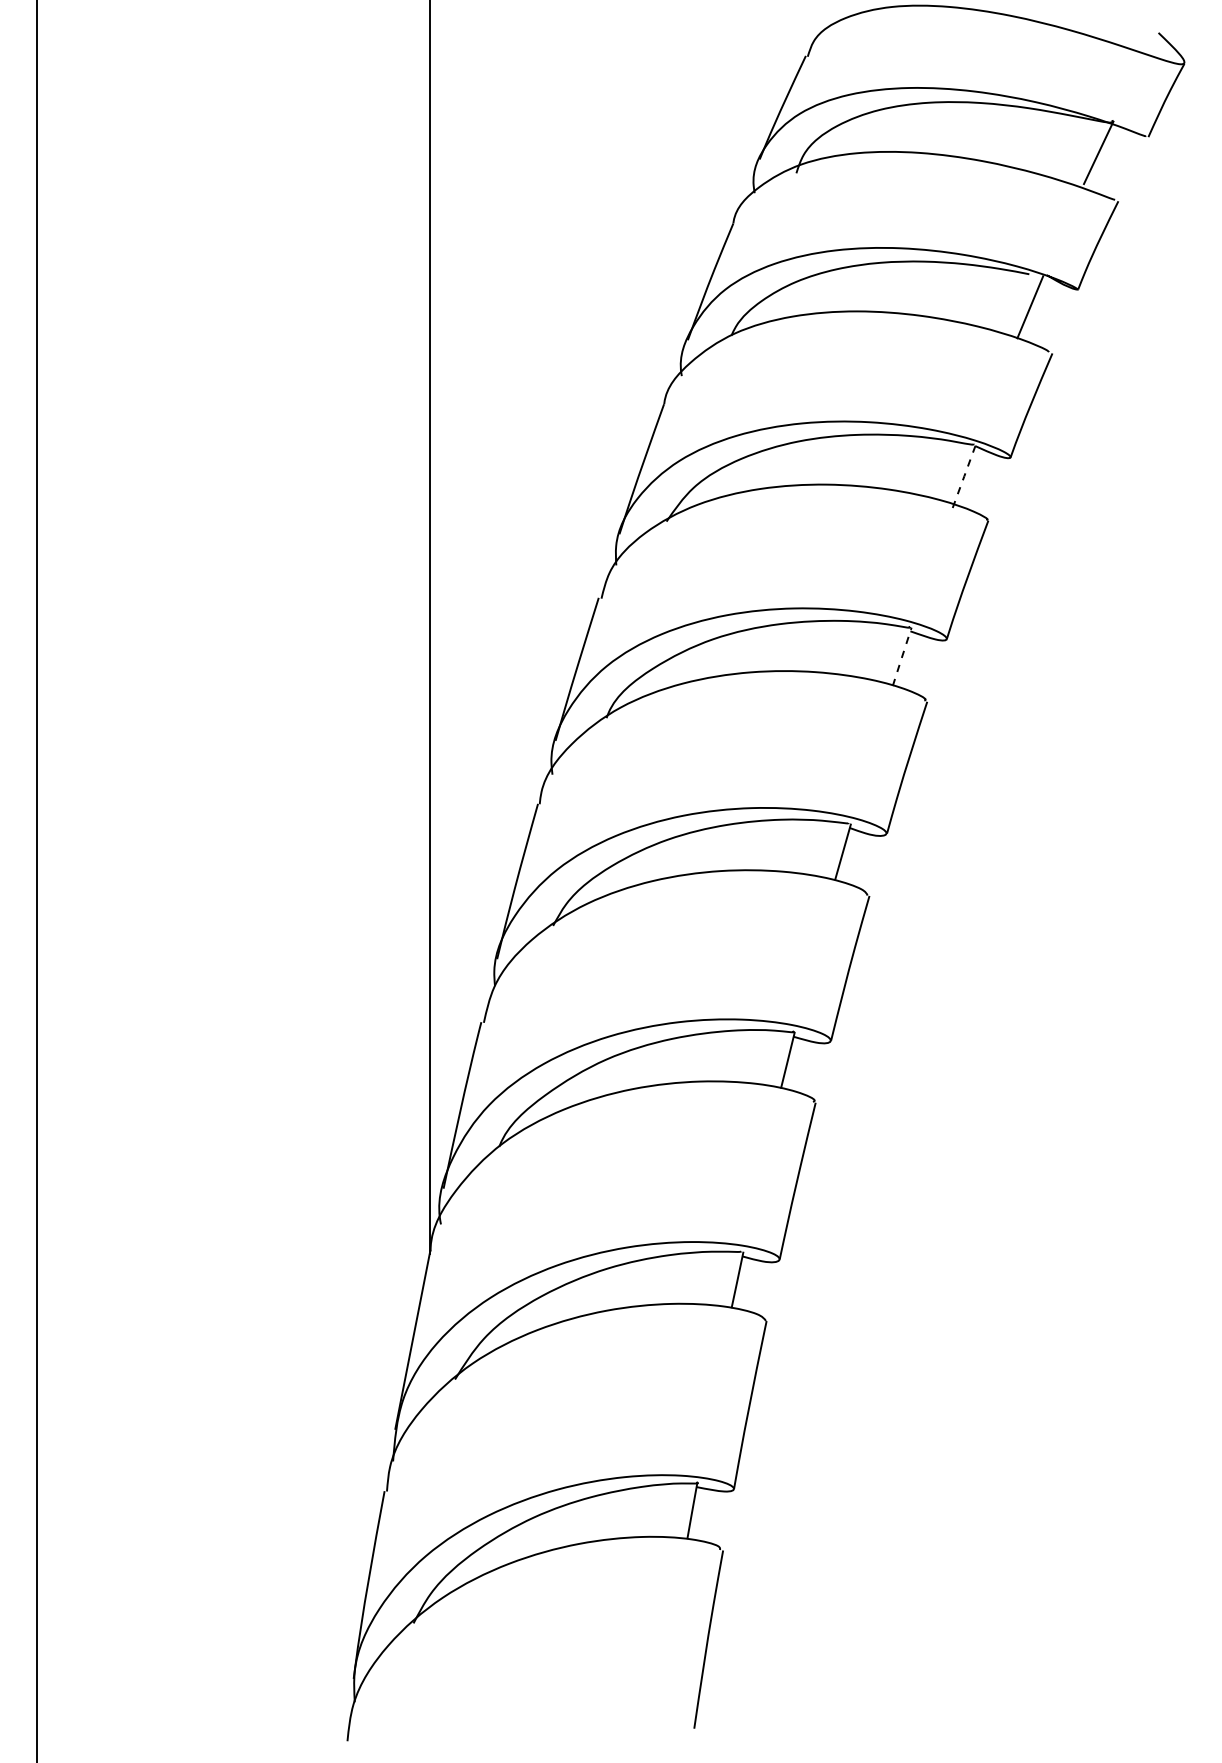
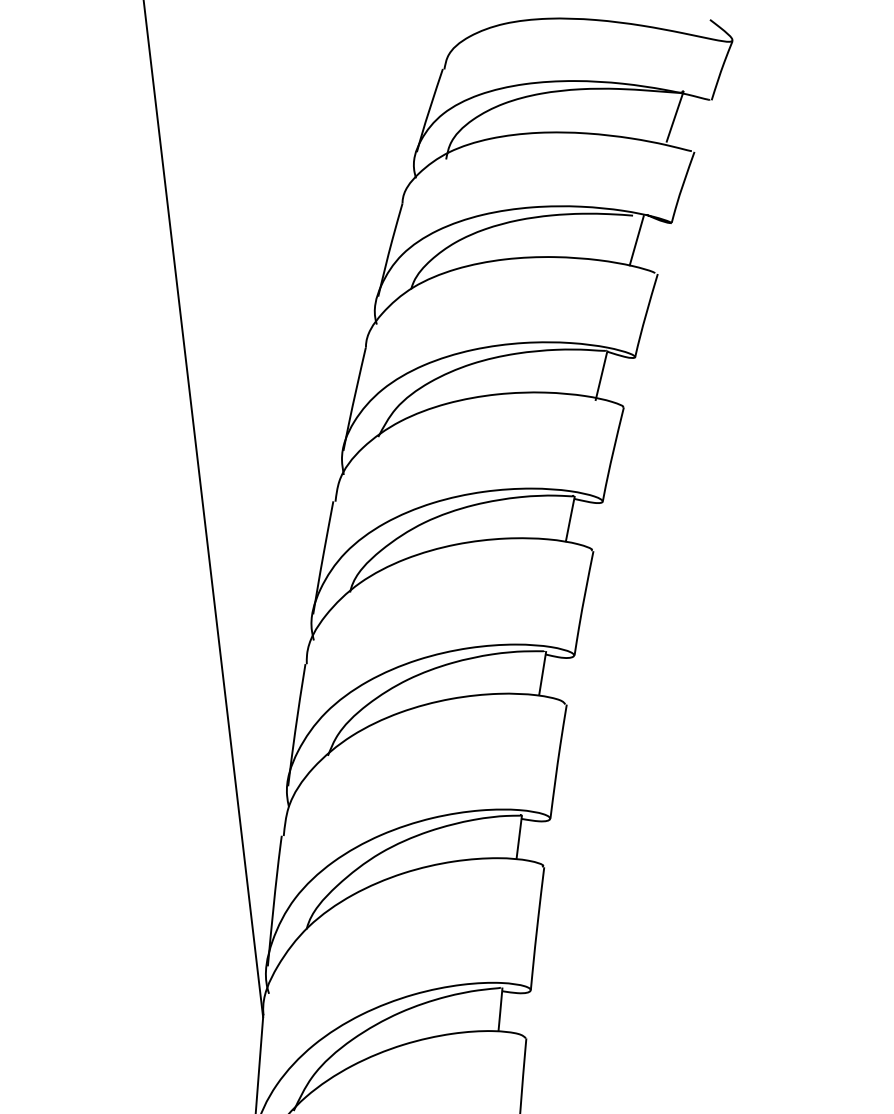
line: (964, 476) -> (601, 375), dashed -> solid
line: (902, 657) -> (570, 519), dashed -> solid

